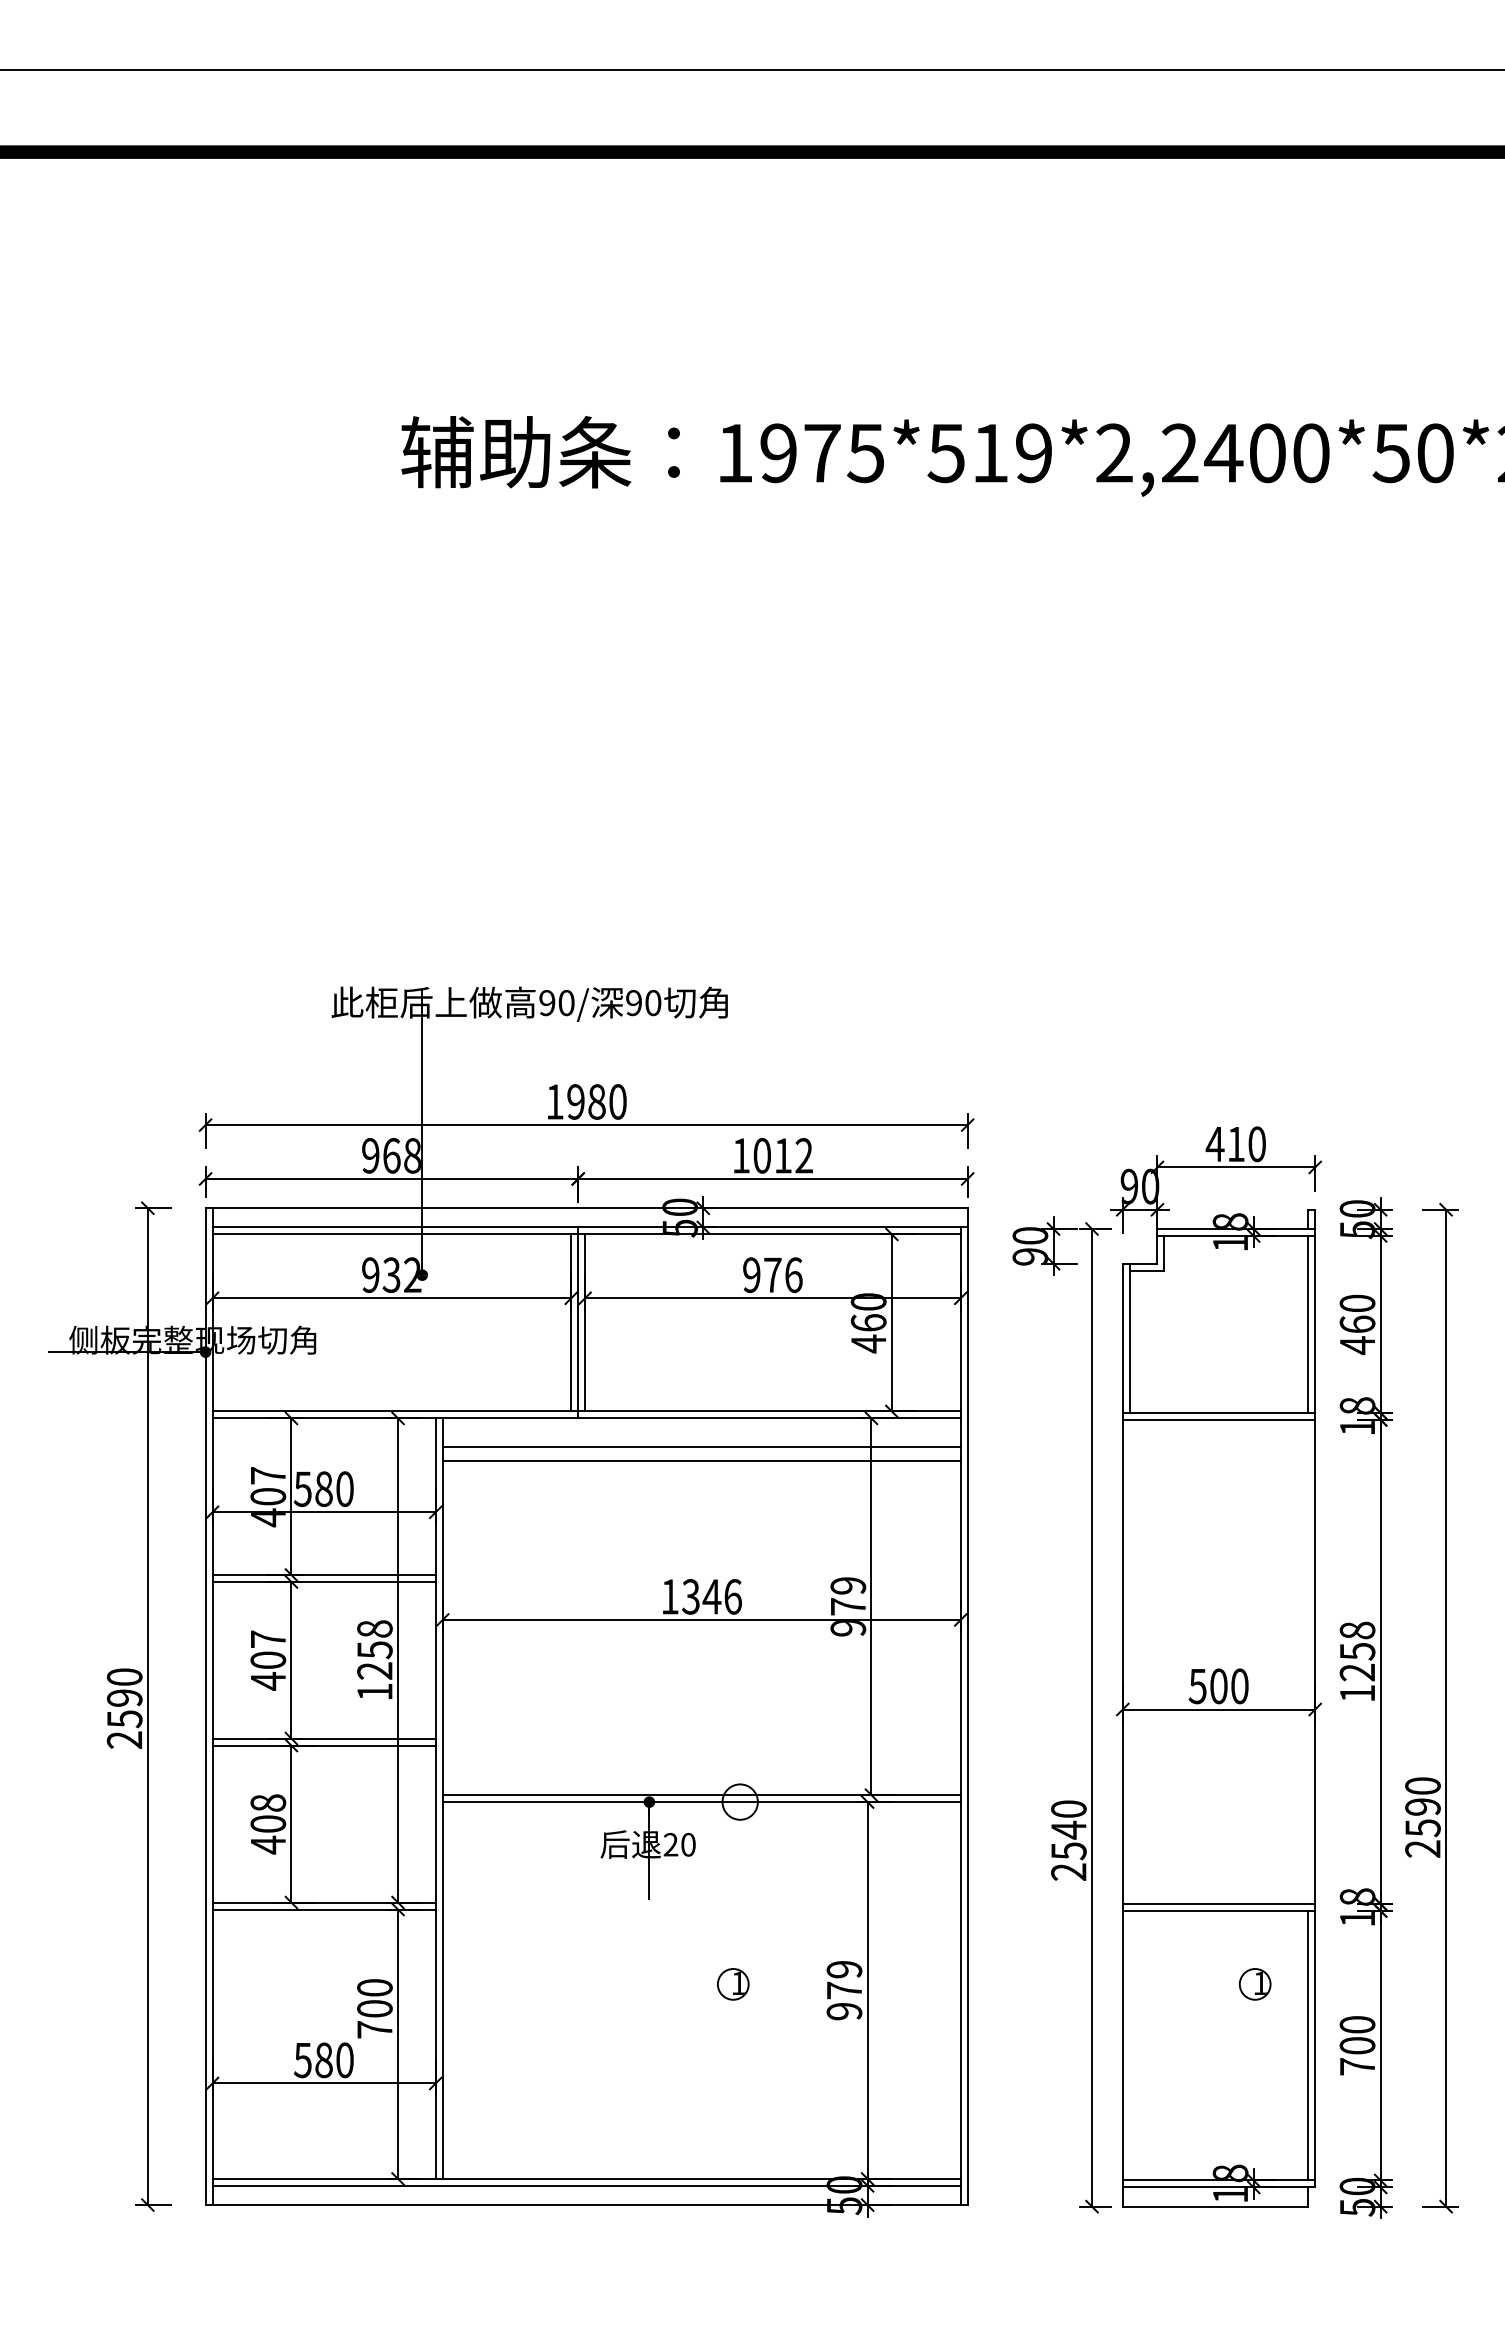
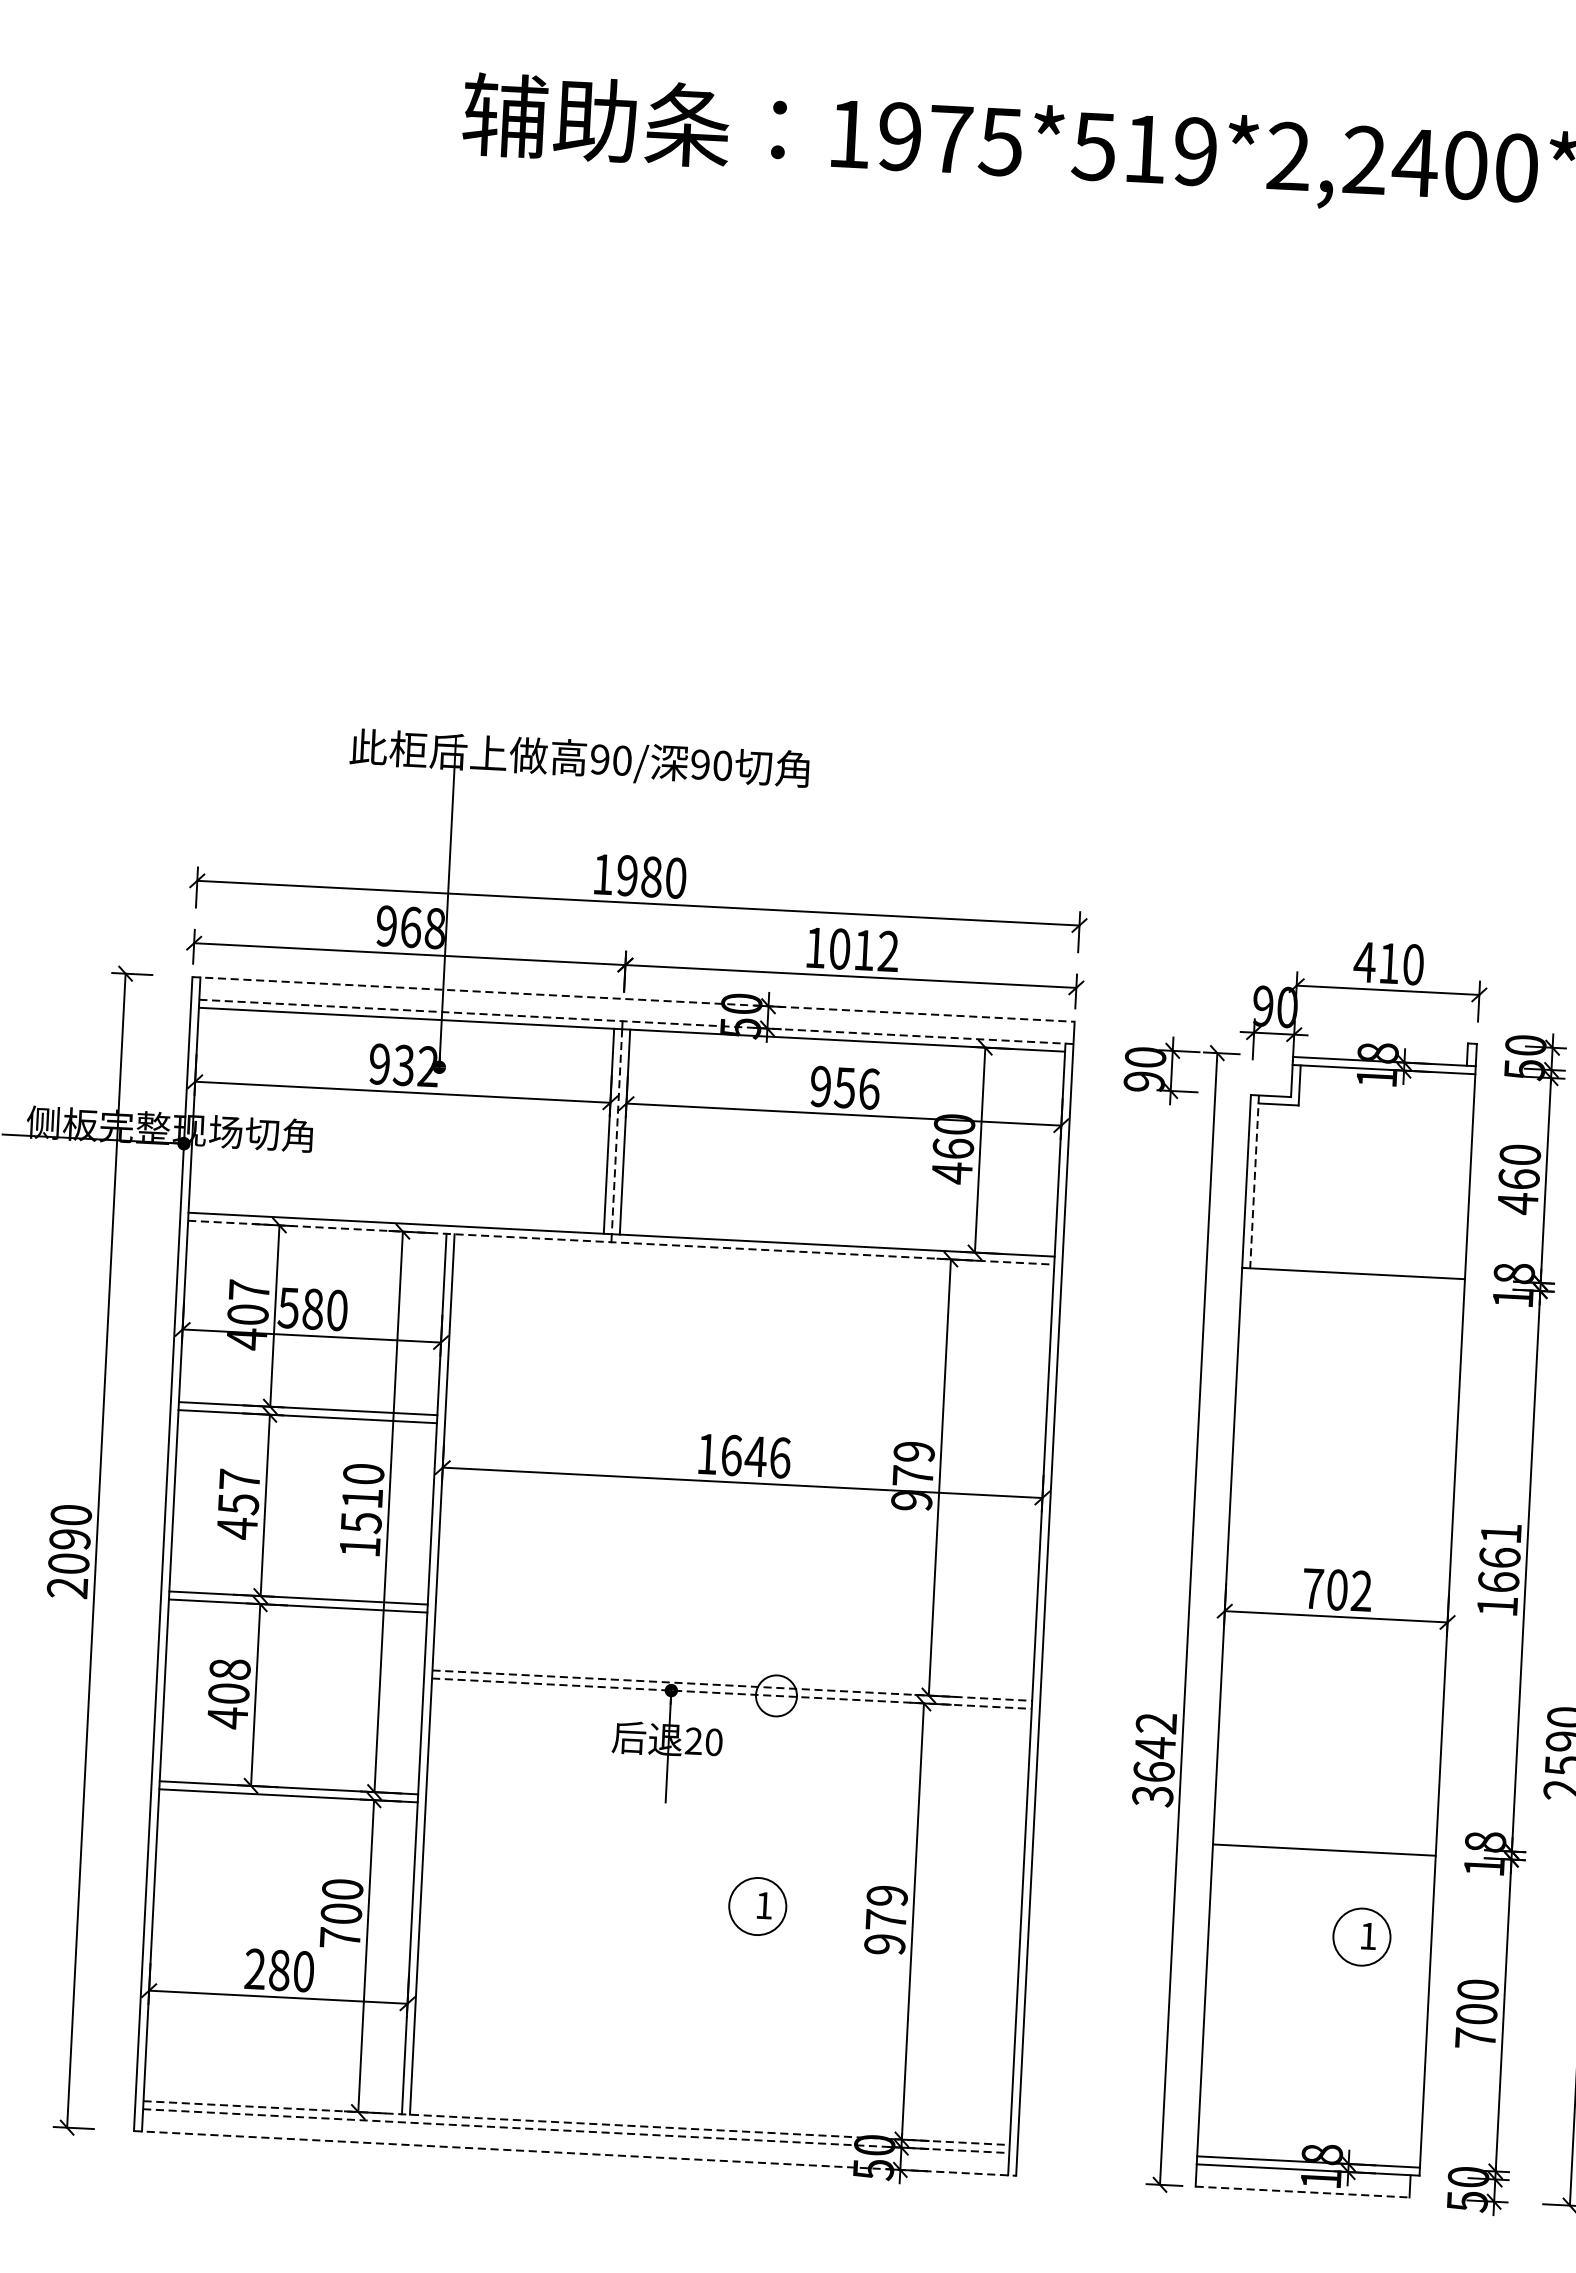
line: (587, 1208) -> (634, 999), solid -> dashed
line: (590, 1227) -> (636, 1021), solid -> dashed
text: (772, 1275) -> (844, 1088), 976 -> 956
line: (578, 1322) -> (617, 1131), solid -> dashed
line: (1307, 1323) -> (1461, 1175), removed
line: (1129, 1338) -> (1254, 1182), solid -> dashed
line: (587, 1418) -> (622, 1242), solid -> dashed
line: (1218, 1419) -> (1352, 1281), removed
line: (701, 1446) -> (752, 1281), removed
line: (701, 1460) -> (751, 1298), removed
text: (691, 1596) -> (732, 1455), 1346 -> 1646
text: (374, 1650) -> (362, 1498), 1258 -> 1510
text: (1357, 1651) -> (1499, 1557), 1258 -> 1661
text: (268, 1660) -> (238, 1504), 407 -> 457
text: (1218, 1686) -> (1336, 1590), 500 -> 702
text: (124, 1719) -> (68, 1564), 2590 -> 2090
line: (702, 1795) -> (733, 1686), solid -> dashed
line: (702, 1802) -> (732, 1694), solid -> dashed
text: (1068, 1840) -> (1154, 1759), 2540 -> 3642
line: (1218, 1904) -> (1324, 1842), removed
circle: (732, 1984) -> (756, 1906), size x1.6
circle: (1254, 1984) -> (1361, 1937), size x1.6
line: (1307, 2045) -> (1418, 2010), removed
text: (302, 2060) -> (254, 1969), 580 -> 280
line: (587, 2178) -> (577, 2122), solid -> dashed
line: (587, 2185) -> (577, 2130), solid -> dashed
line: (587, 2205) -> (576, 2153), solid -> dashed
line: (1215, 2206) -> (1302, 2191), solid -> dashed

